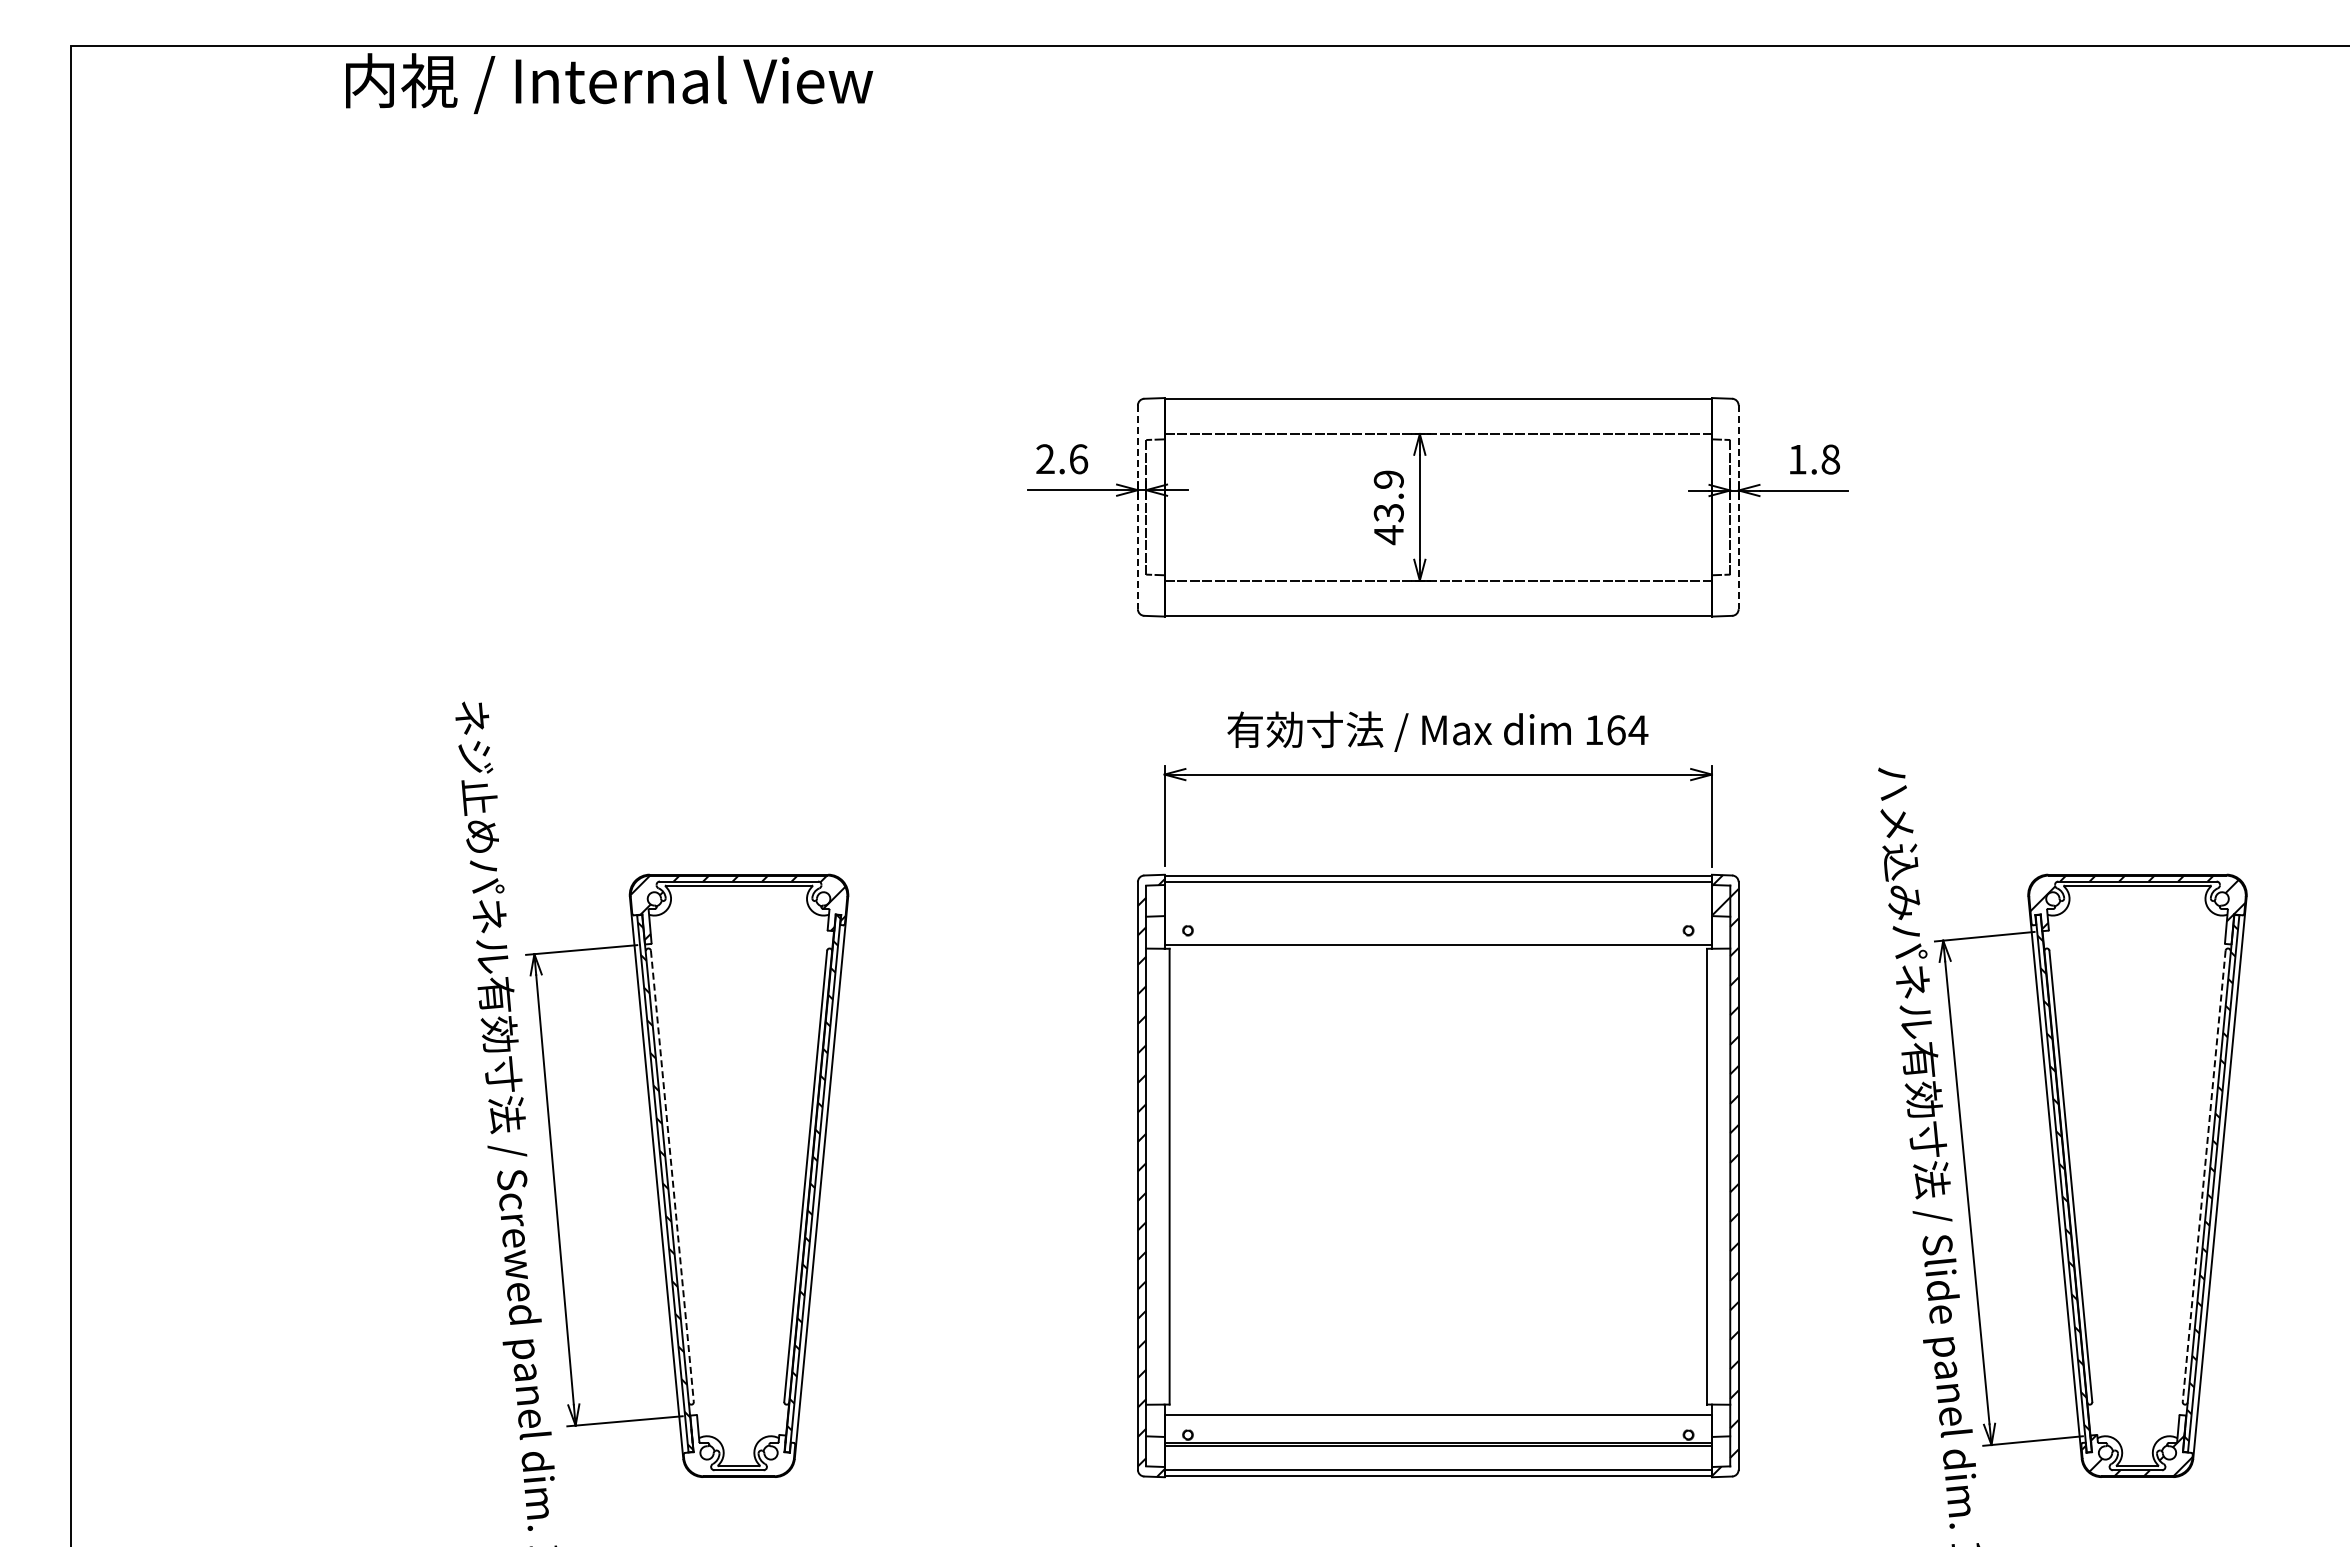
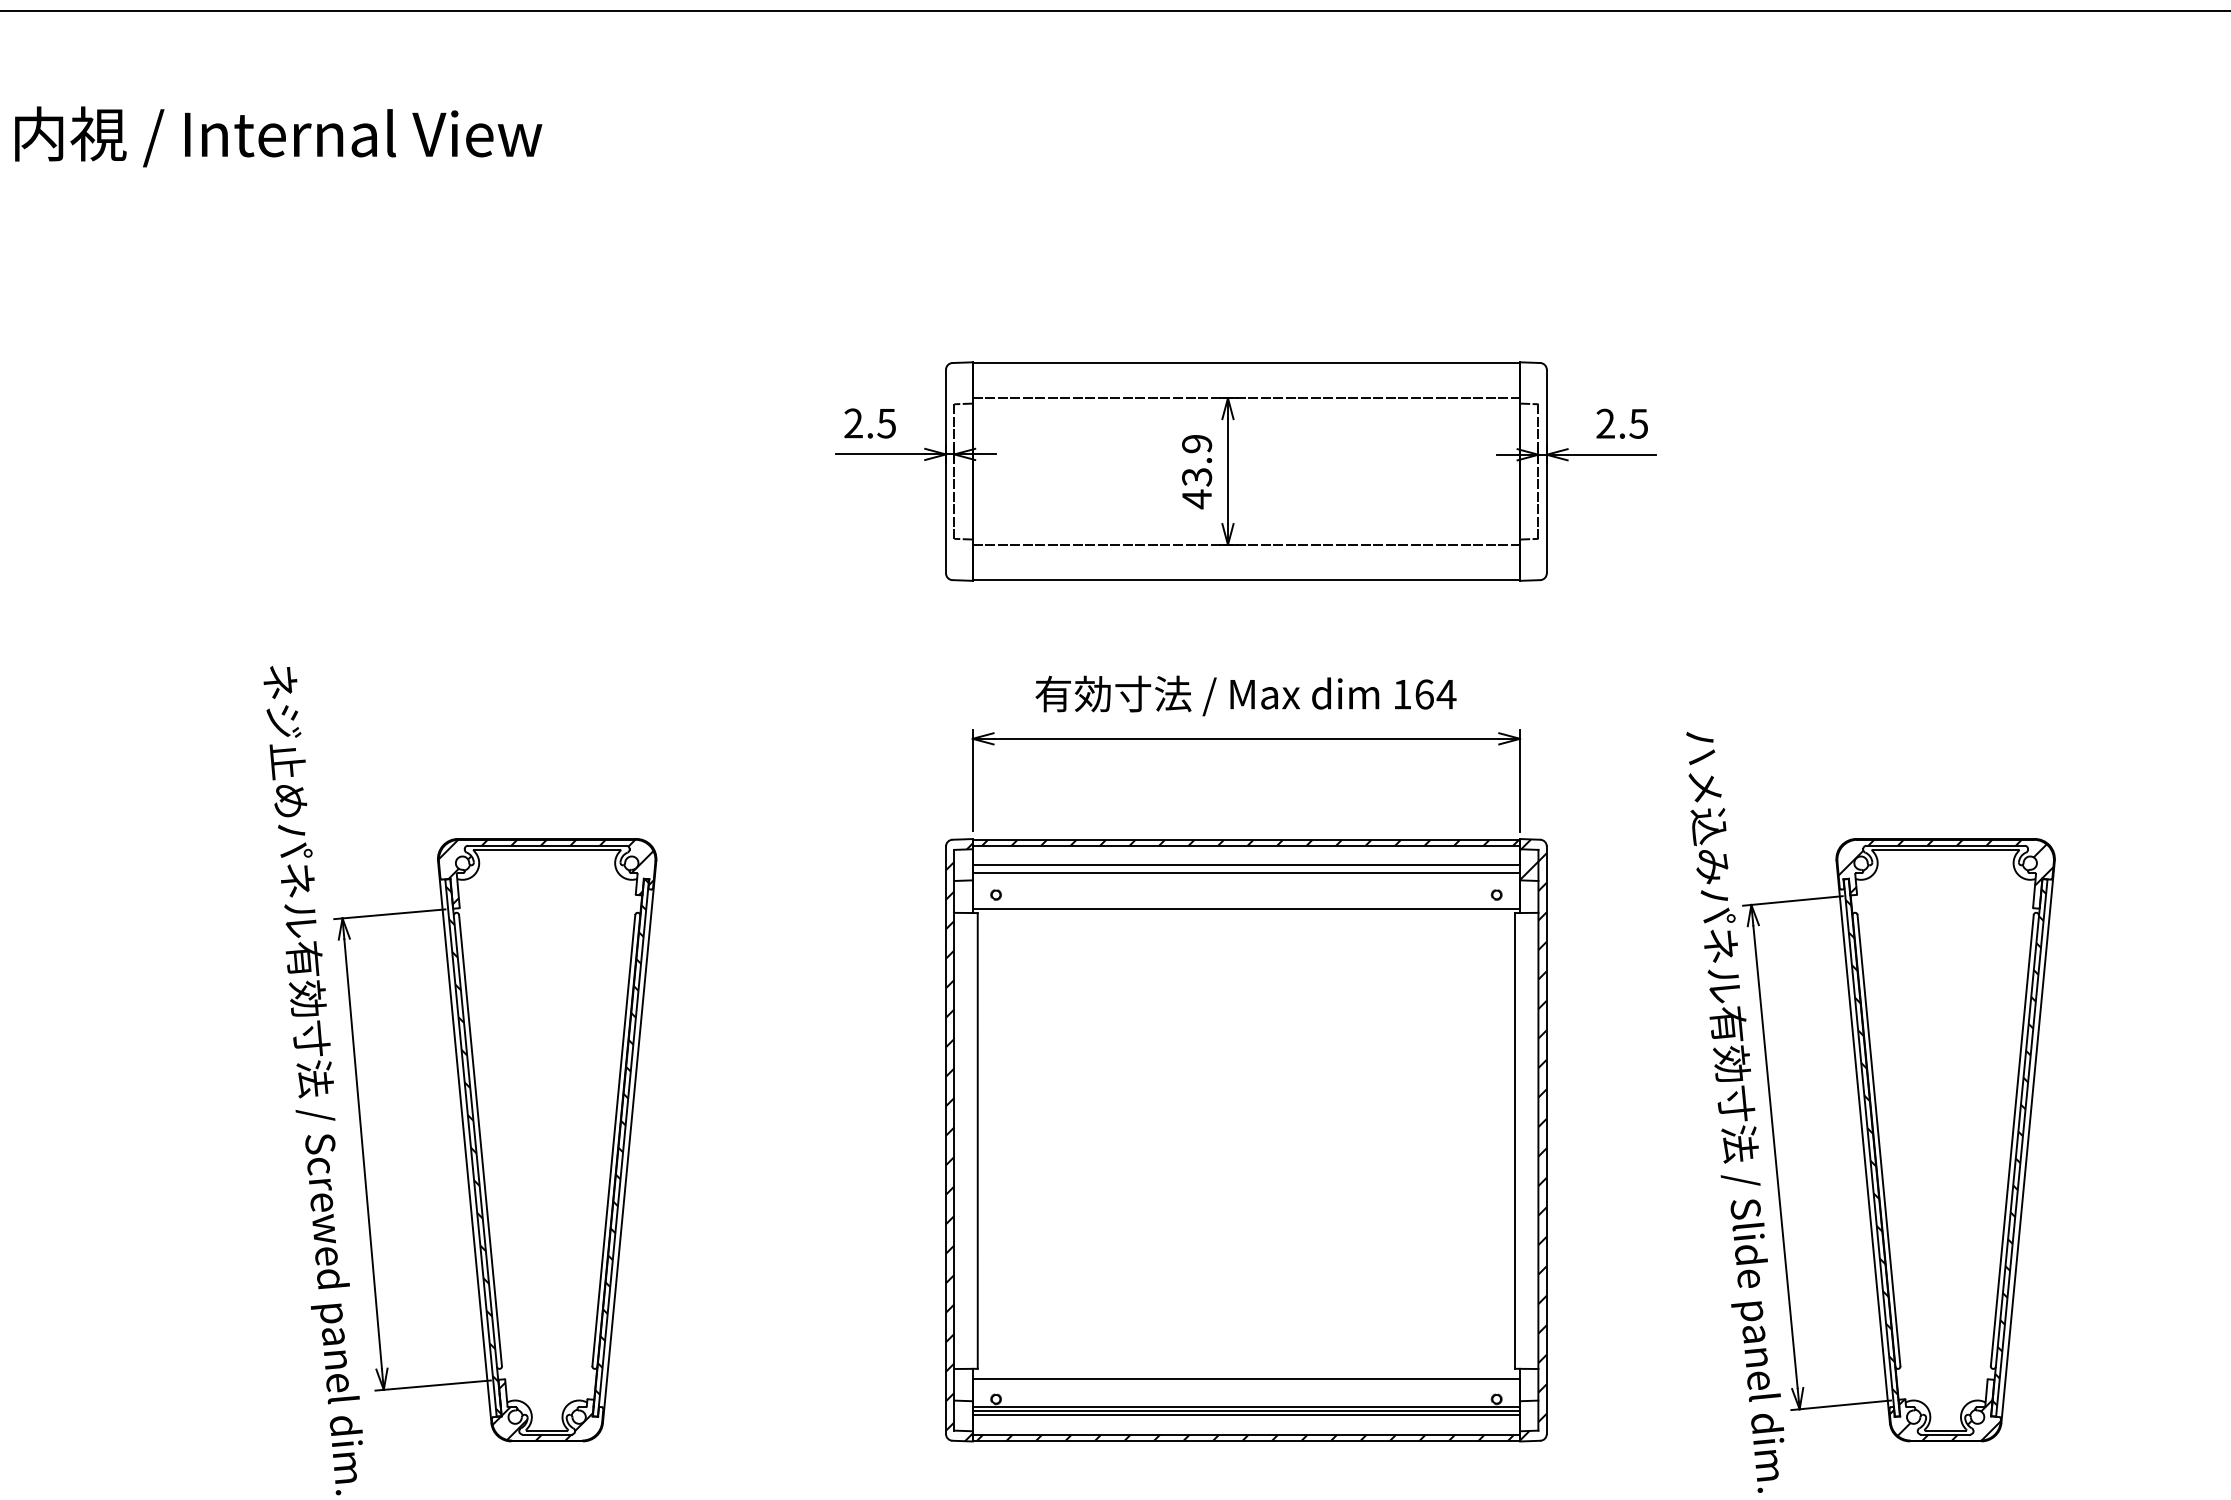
text: (609, 83) -> (278, 136), moved
text: (1078, 459) -> (886, 423), 2.6 -> 2.5
text: (1814, 459) -> (1622, 423), 1.8 -> 2.5
line: (1137, 507) -> (945, 471), dashed -> solid
line: (1738, 507) -> (1546, 471), dashed -> solid
hatch: (1441, 878) -> (1249, 842), added
line: (1437, 901) -> (1245, 865), added
line: (1437, 909) -> (1245, 873), added
line: (672, 1176) -> (480, 1140), dashed -> solid
line: (2204, 1176) -> (2012, 1140), dashed -> solid
hatch: (734, 1447) -> (542, 1411), added
line: (1437, 1450) -> (1245, 1414), added
hatch: (1437, 1473) -> (1245, 1437), added

